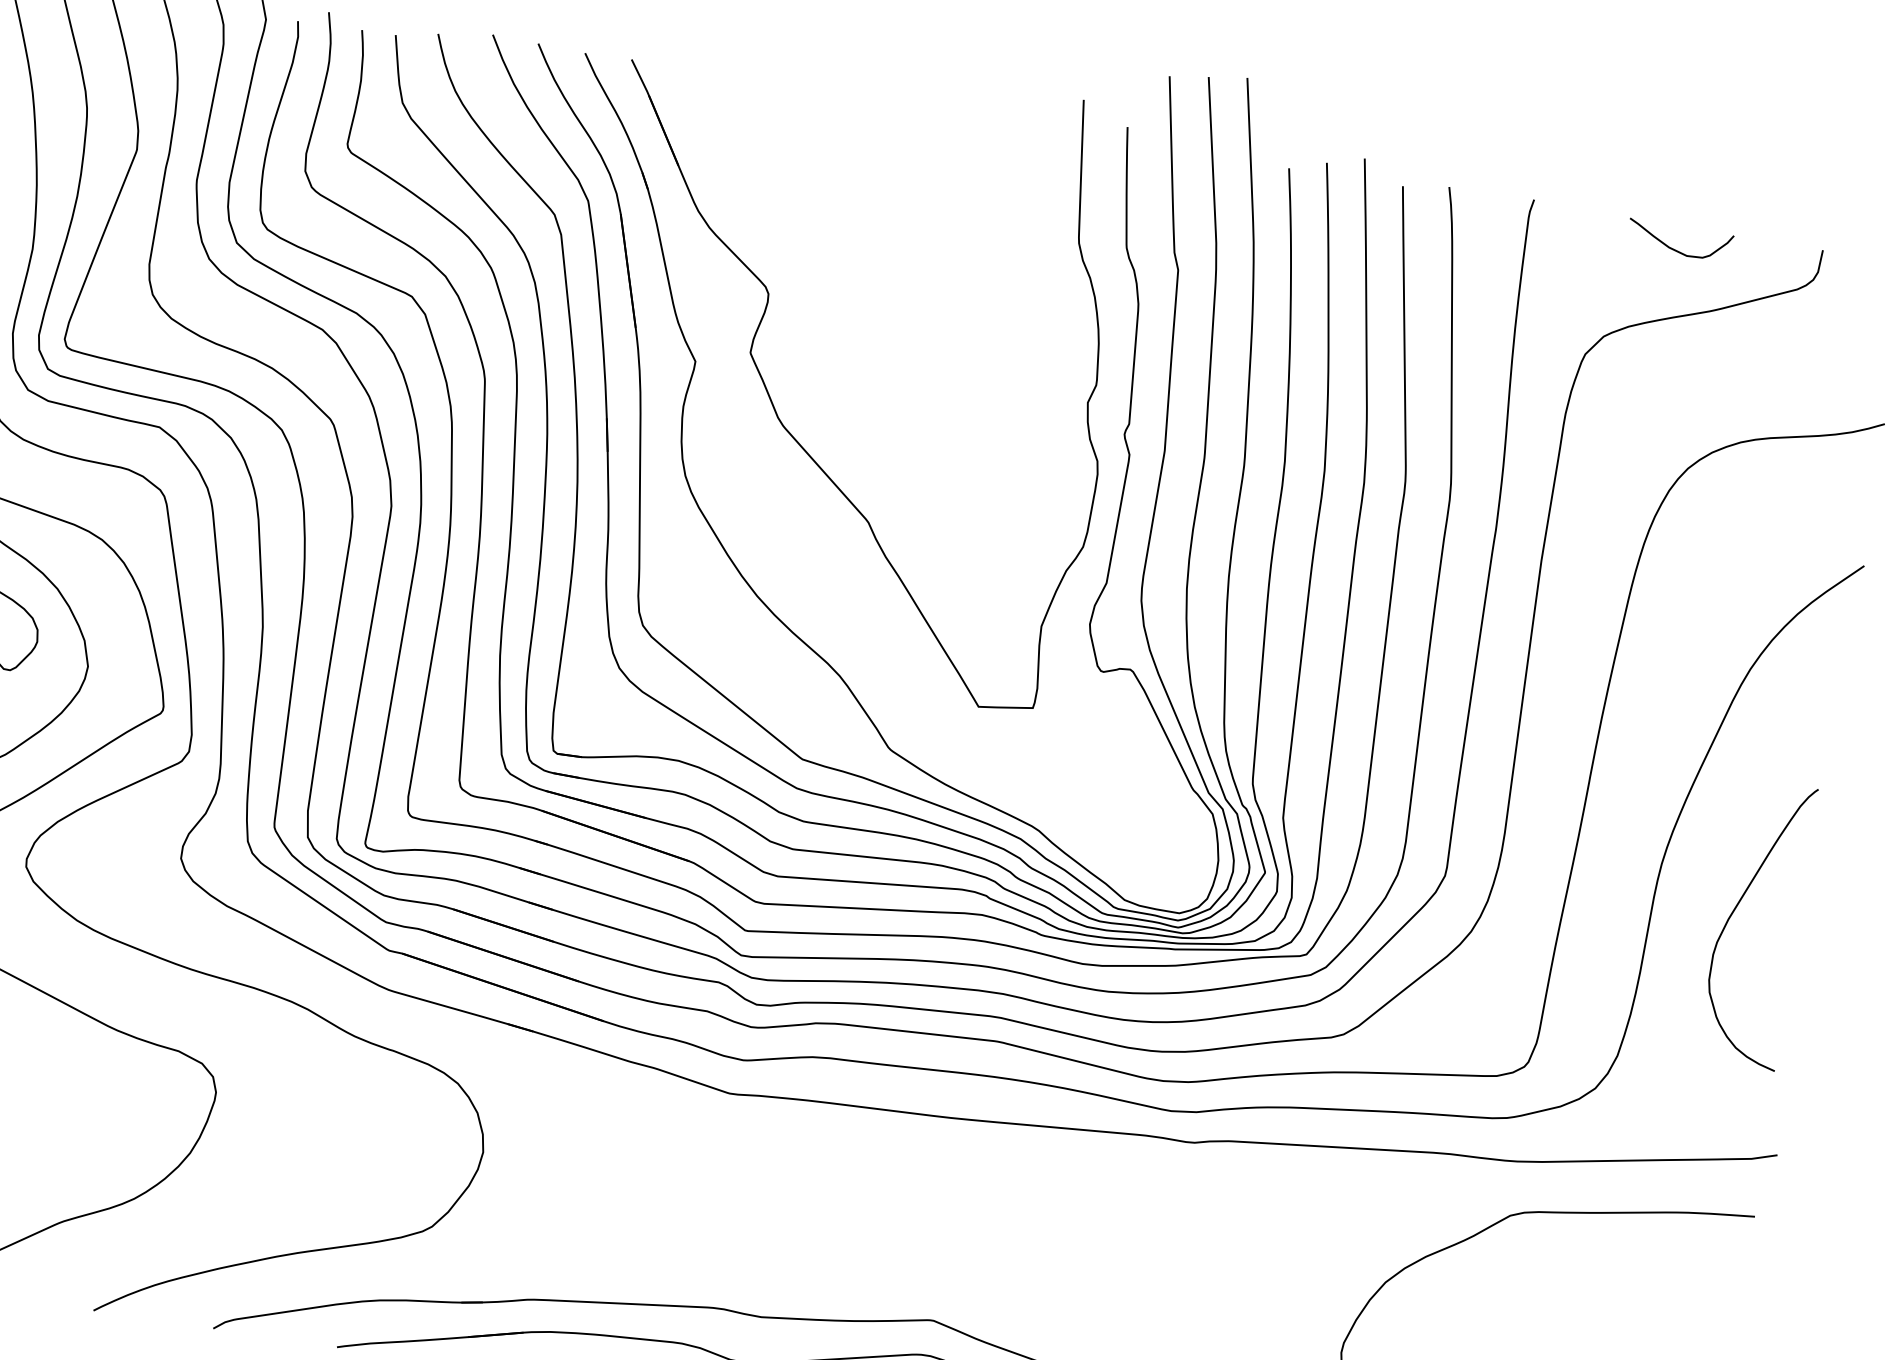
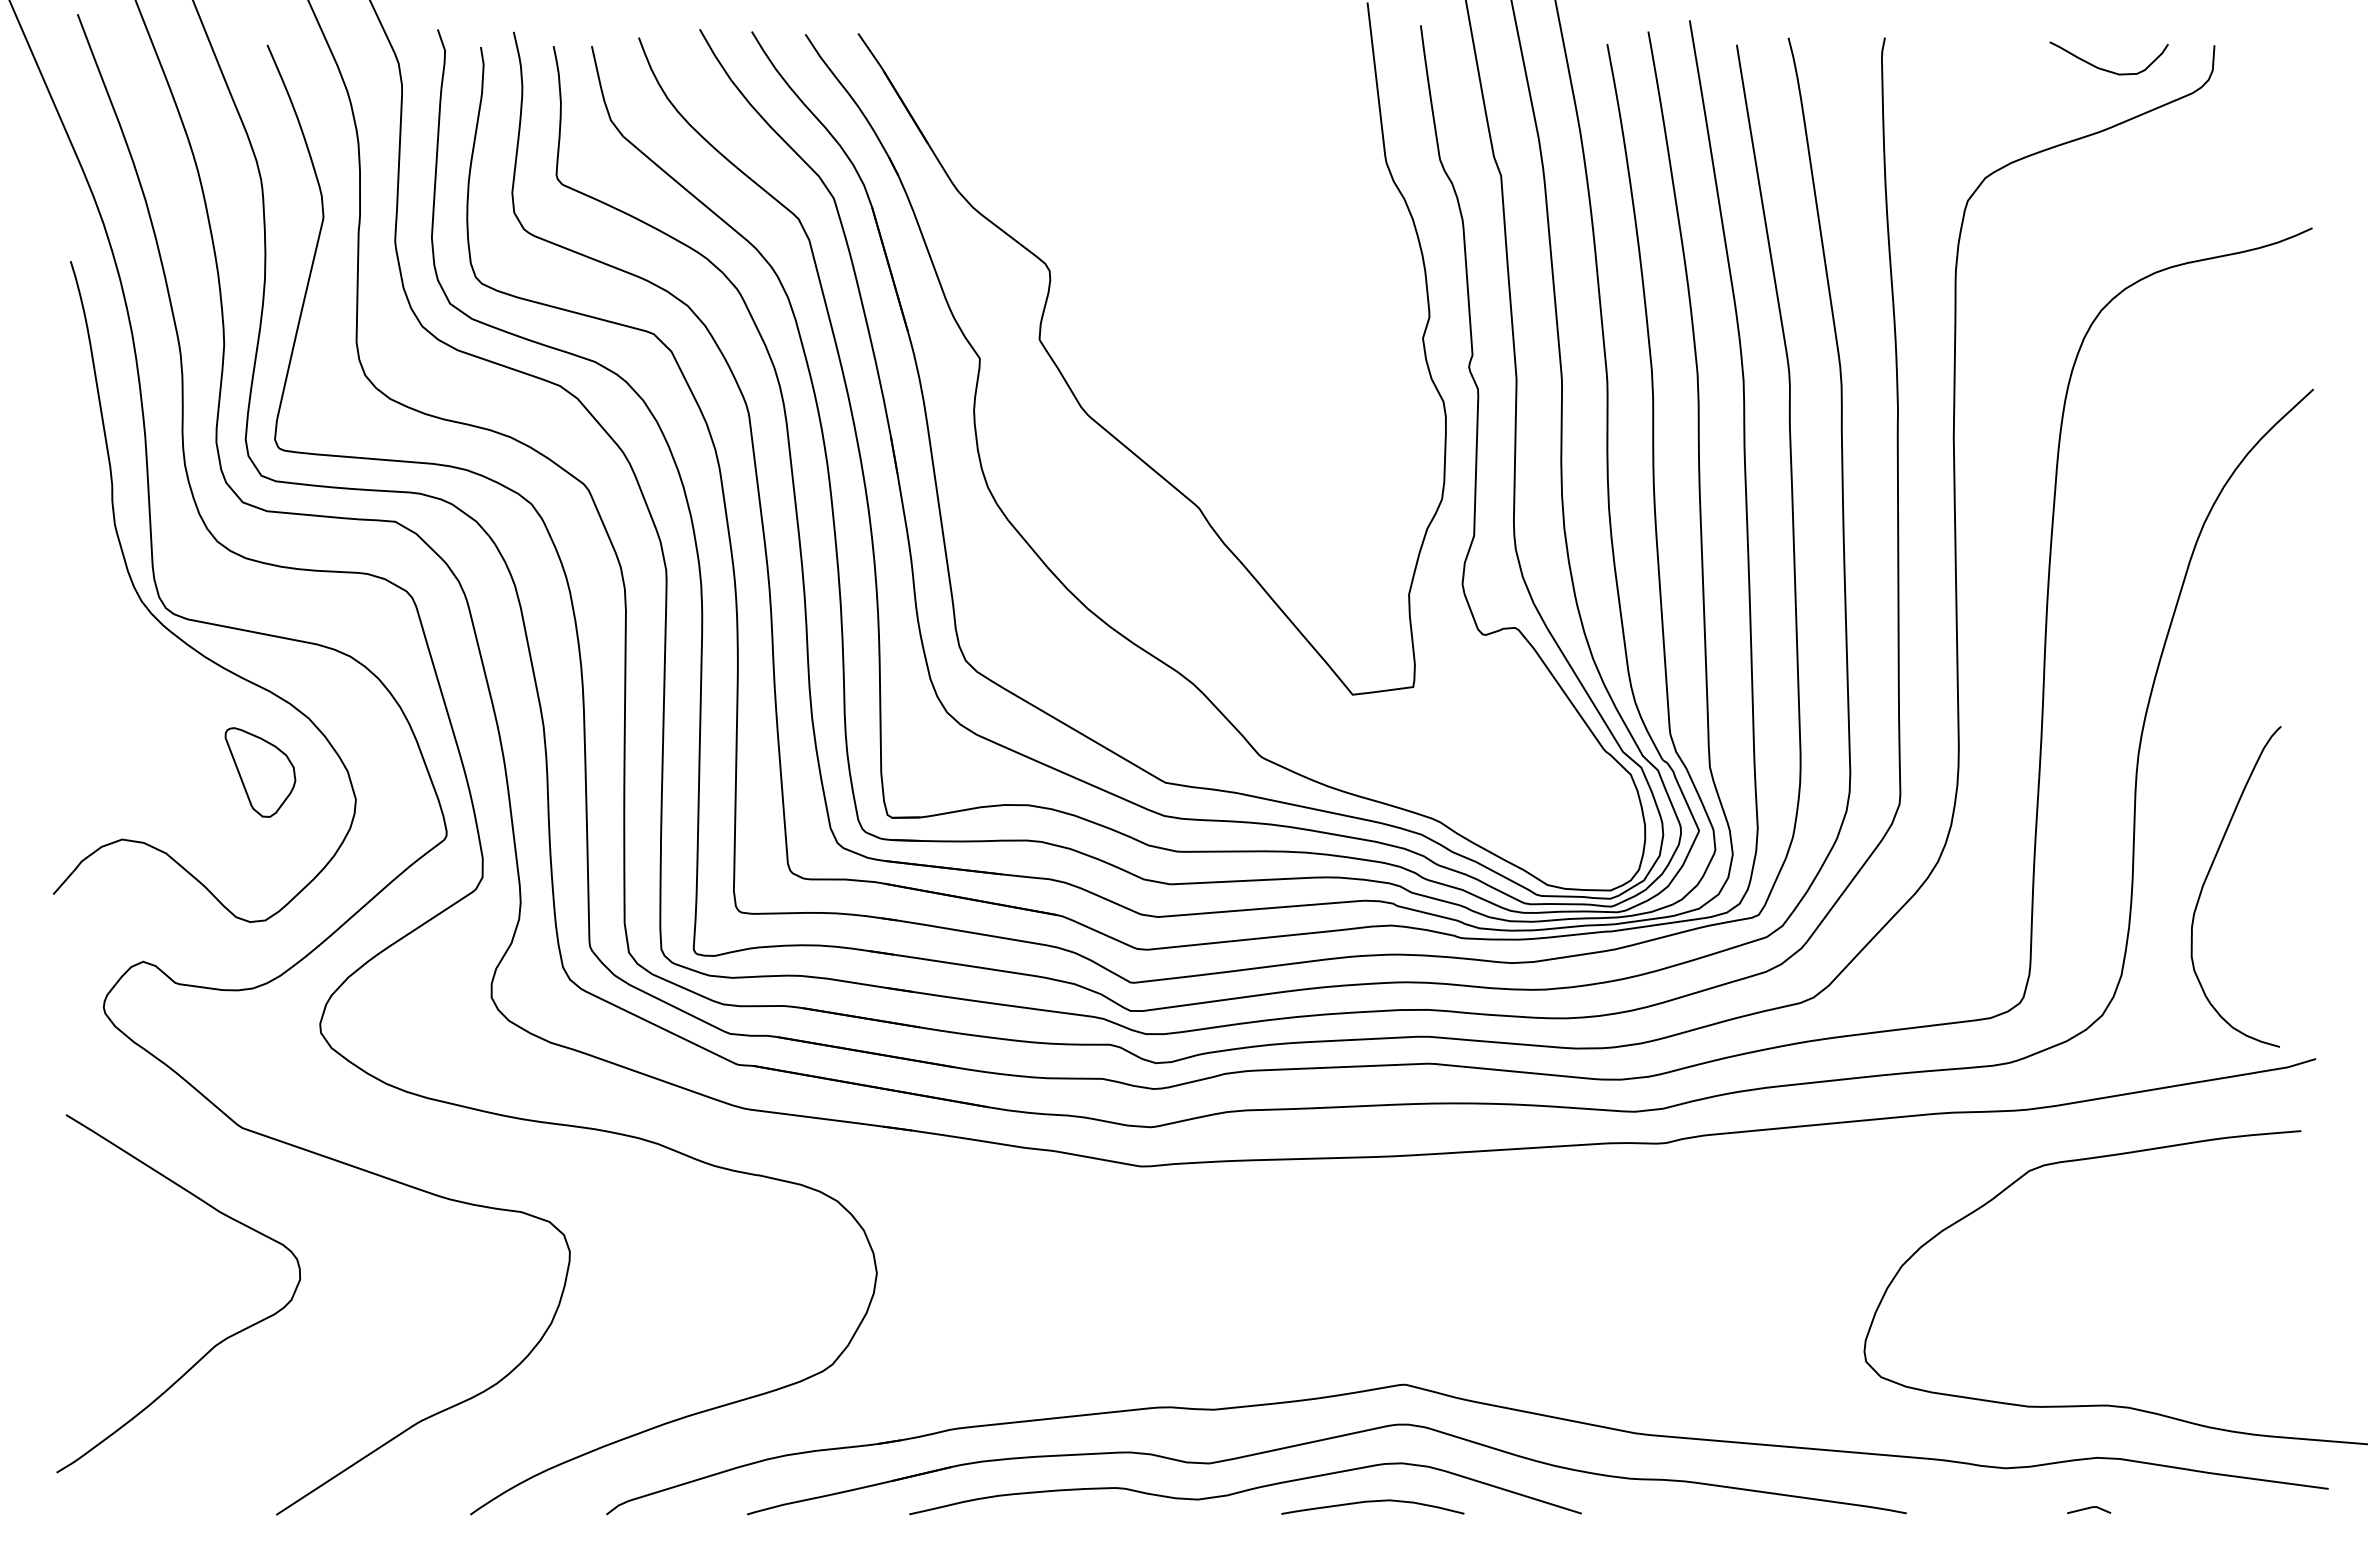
curve: (1673, 248) -> (2103, 68), moved
curve: (1735, 909) -> (2209, 873), moved

